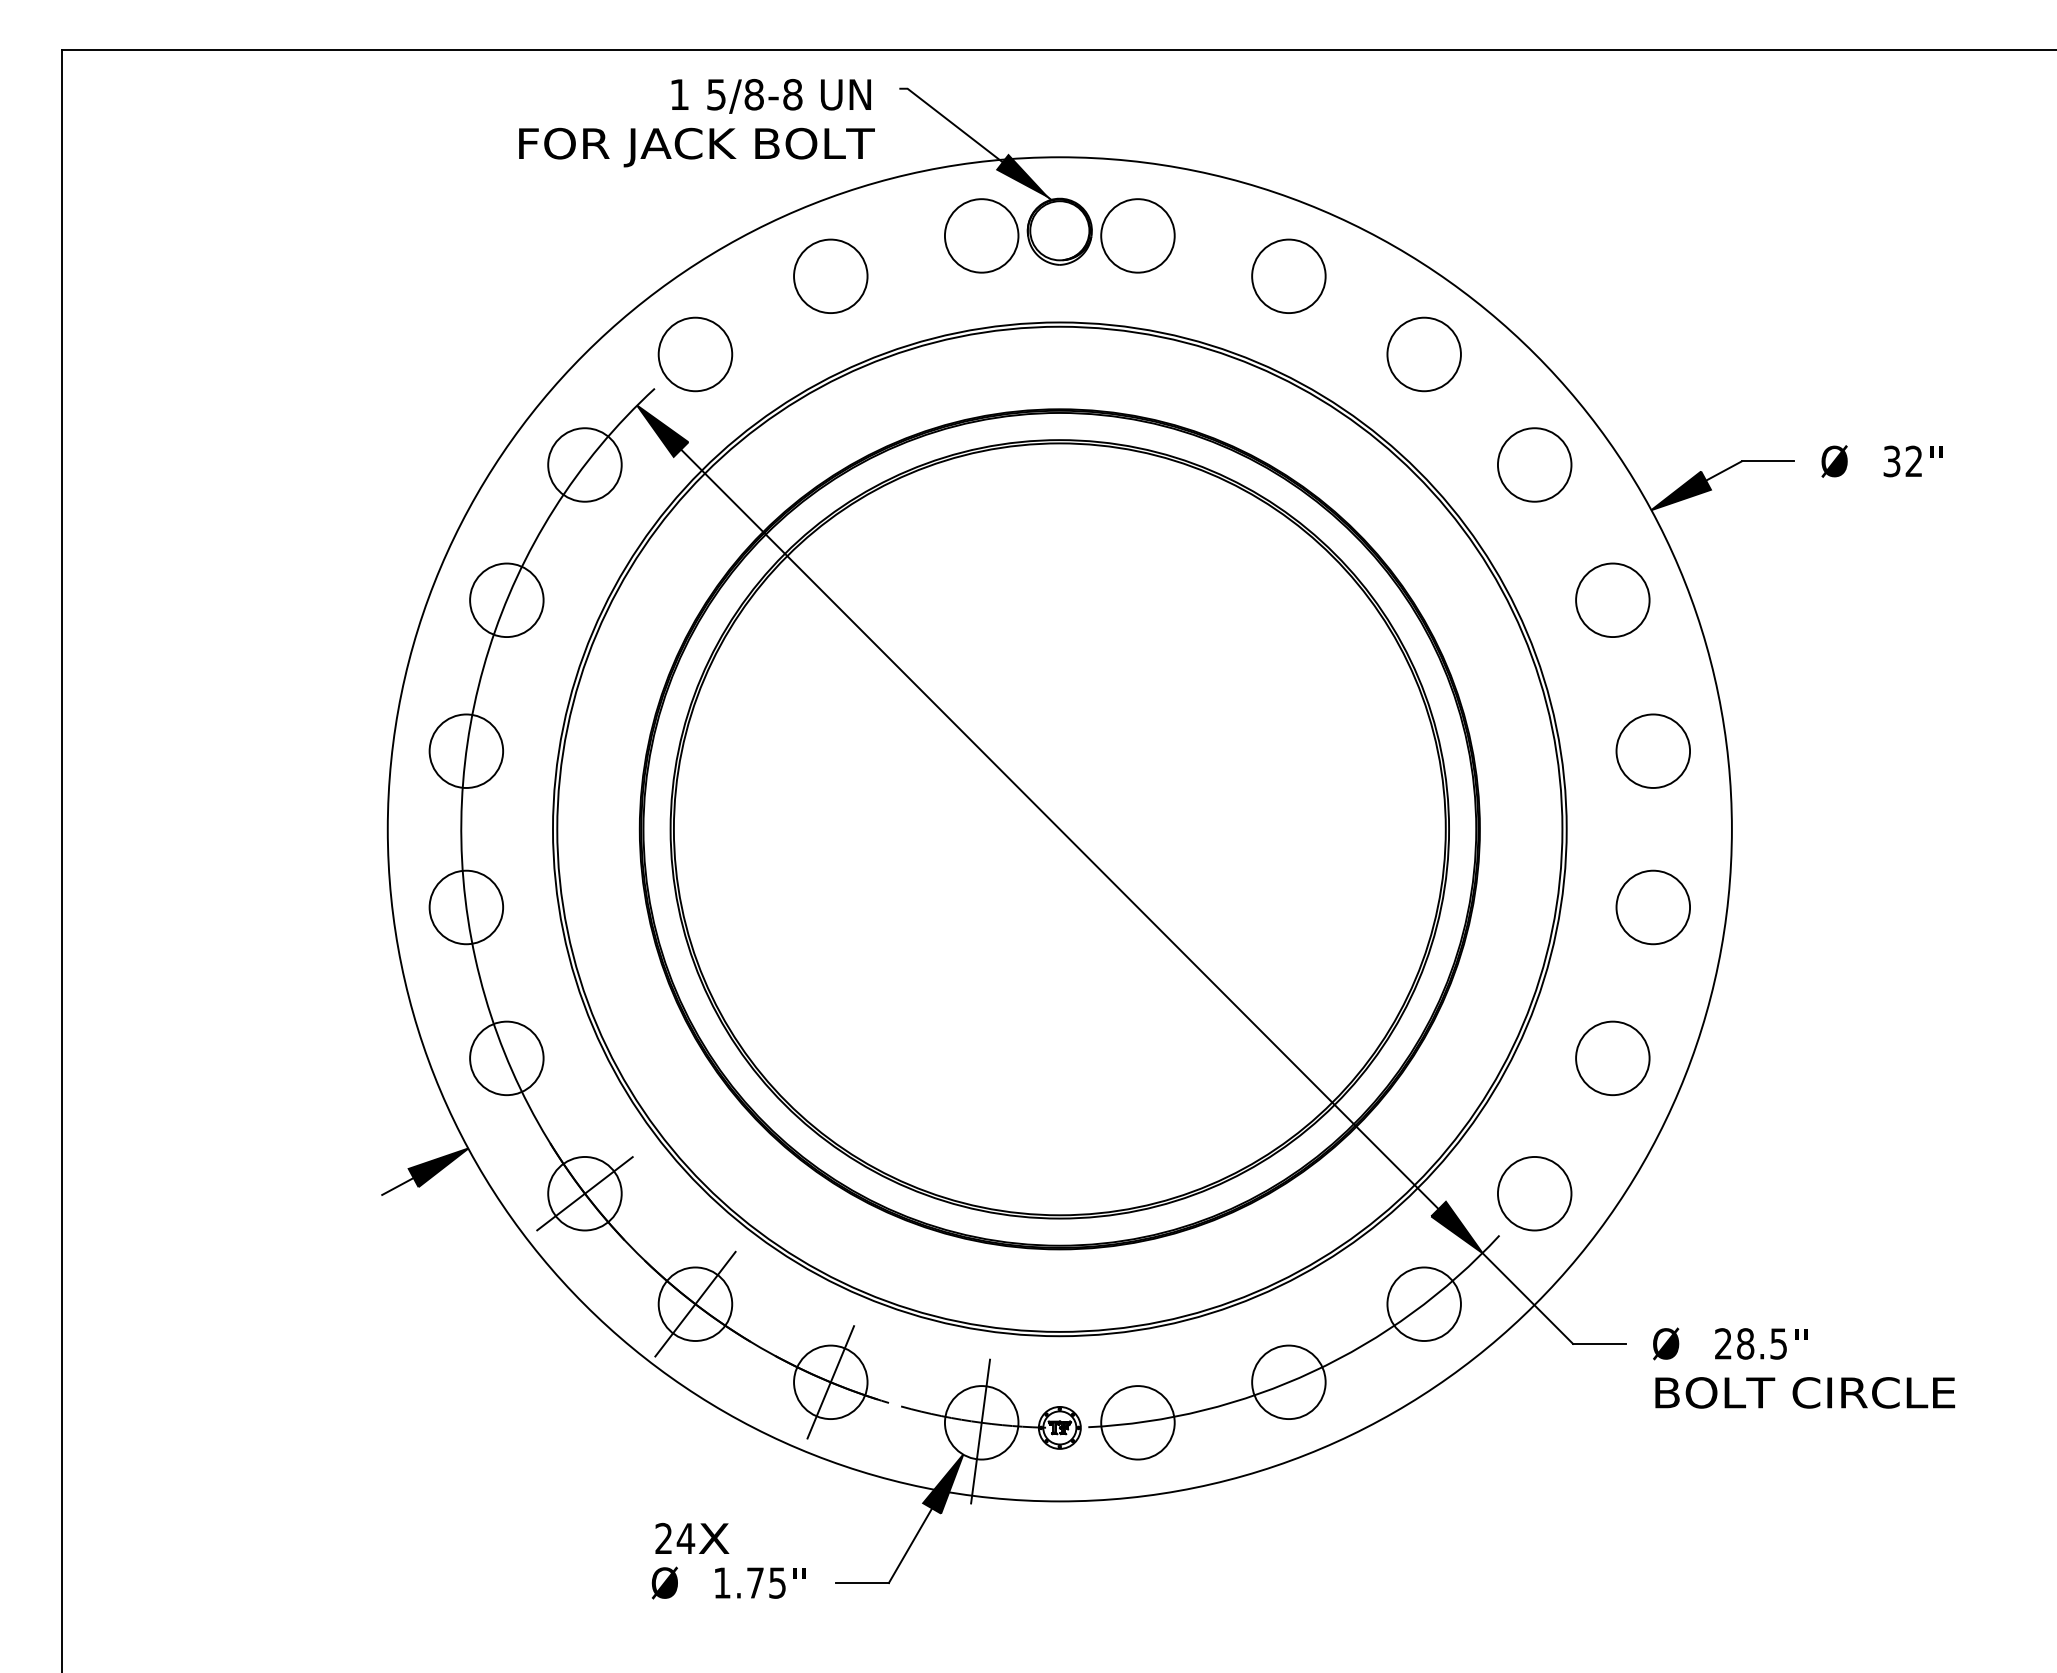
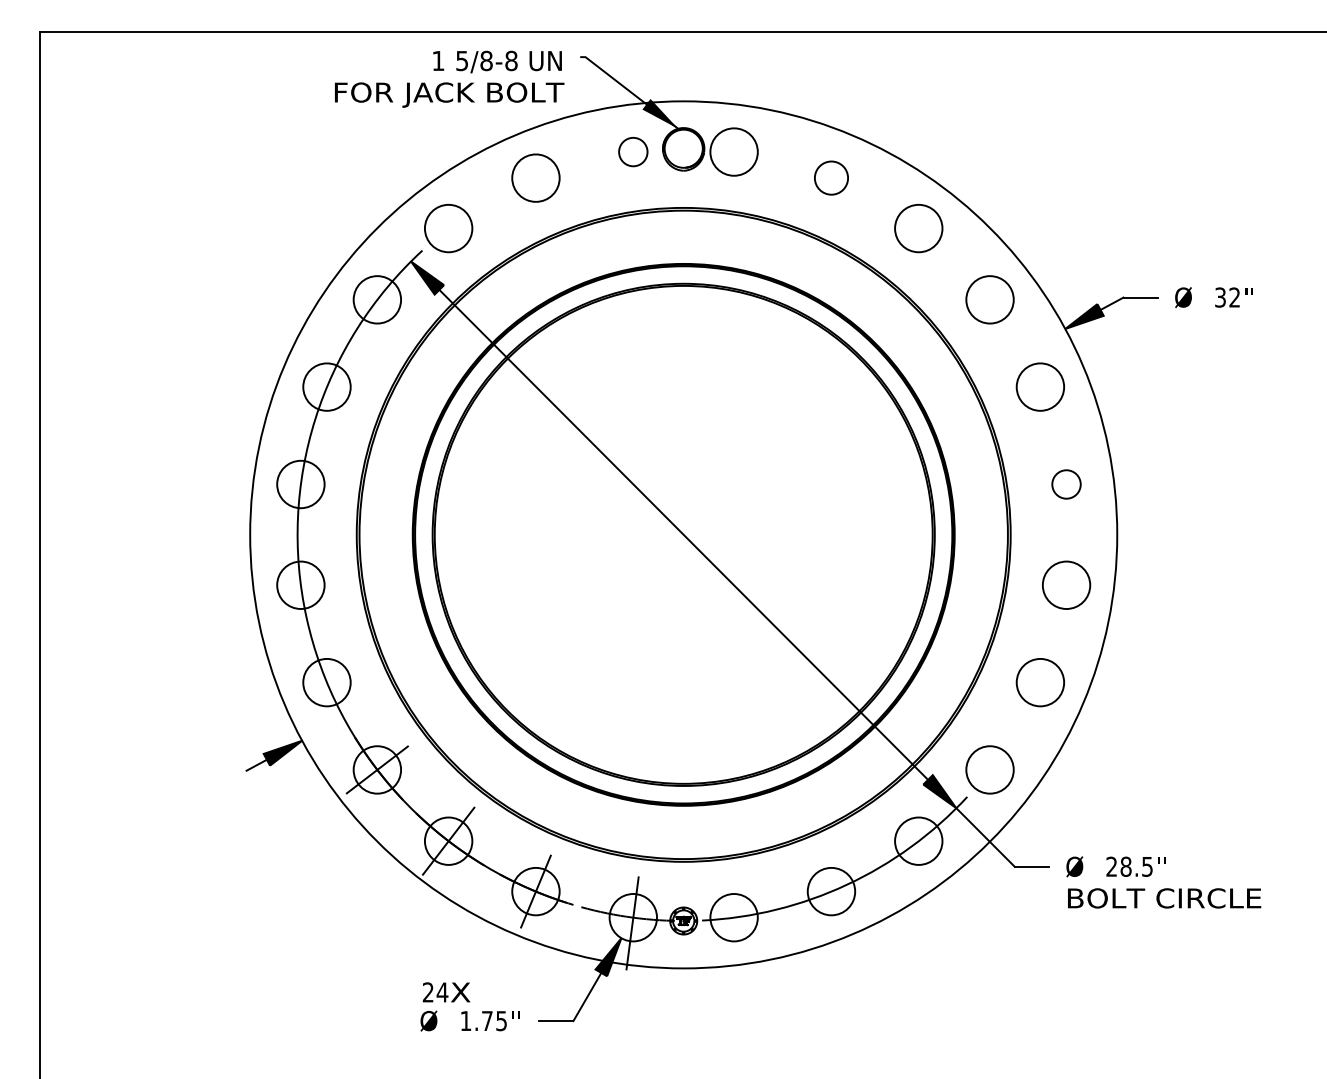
circle: (981, 235) -> (633, 151), size x0.6
circle: (1288, 275) -> (831, 177), size x0.7
circle: (1653, 751) -> (1066, 484), size x0.6

